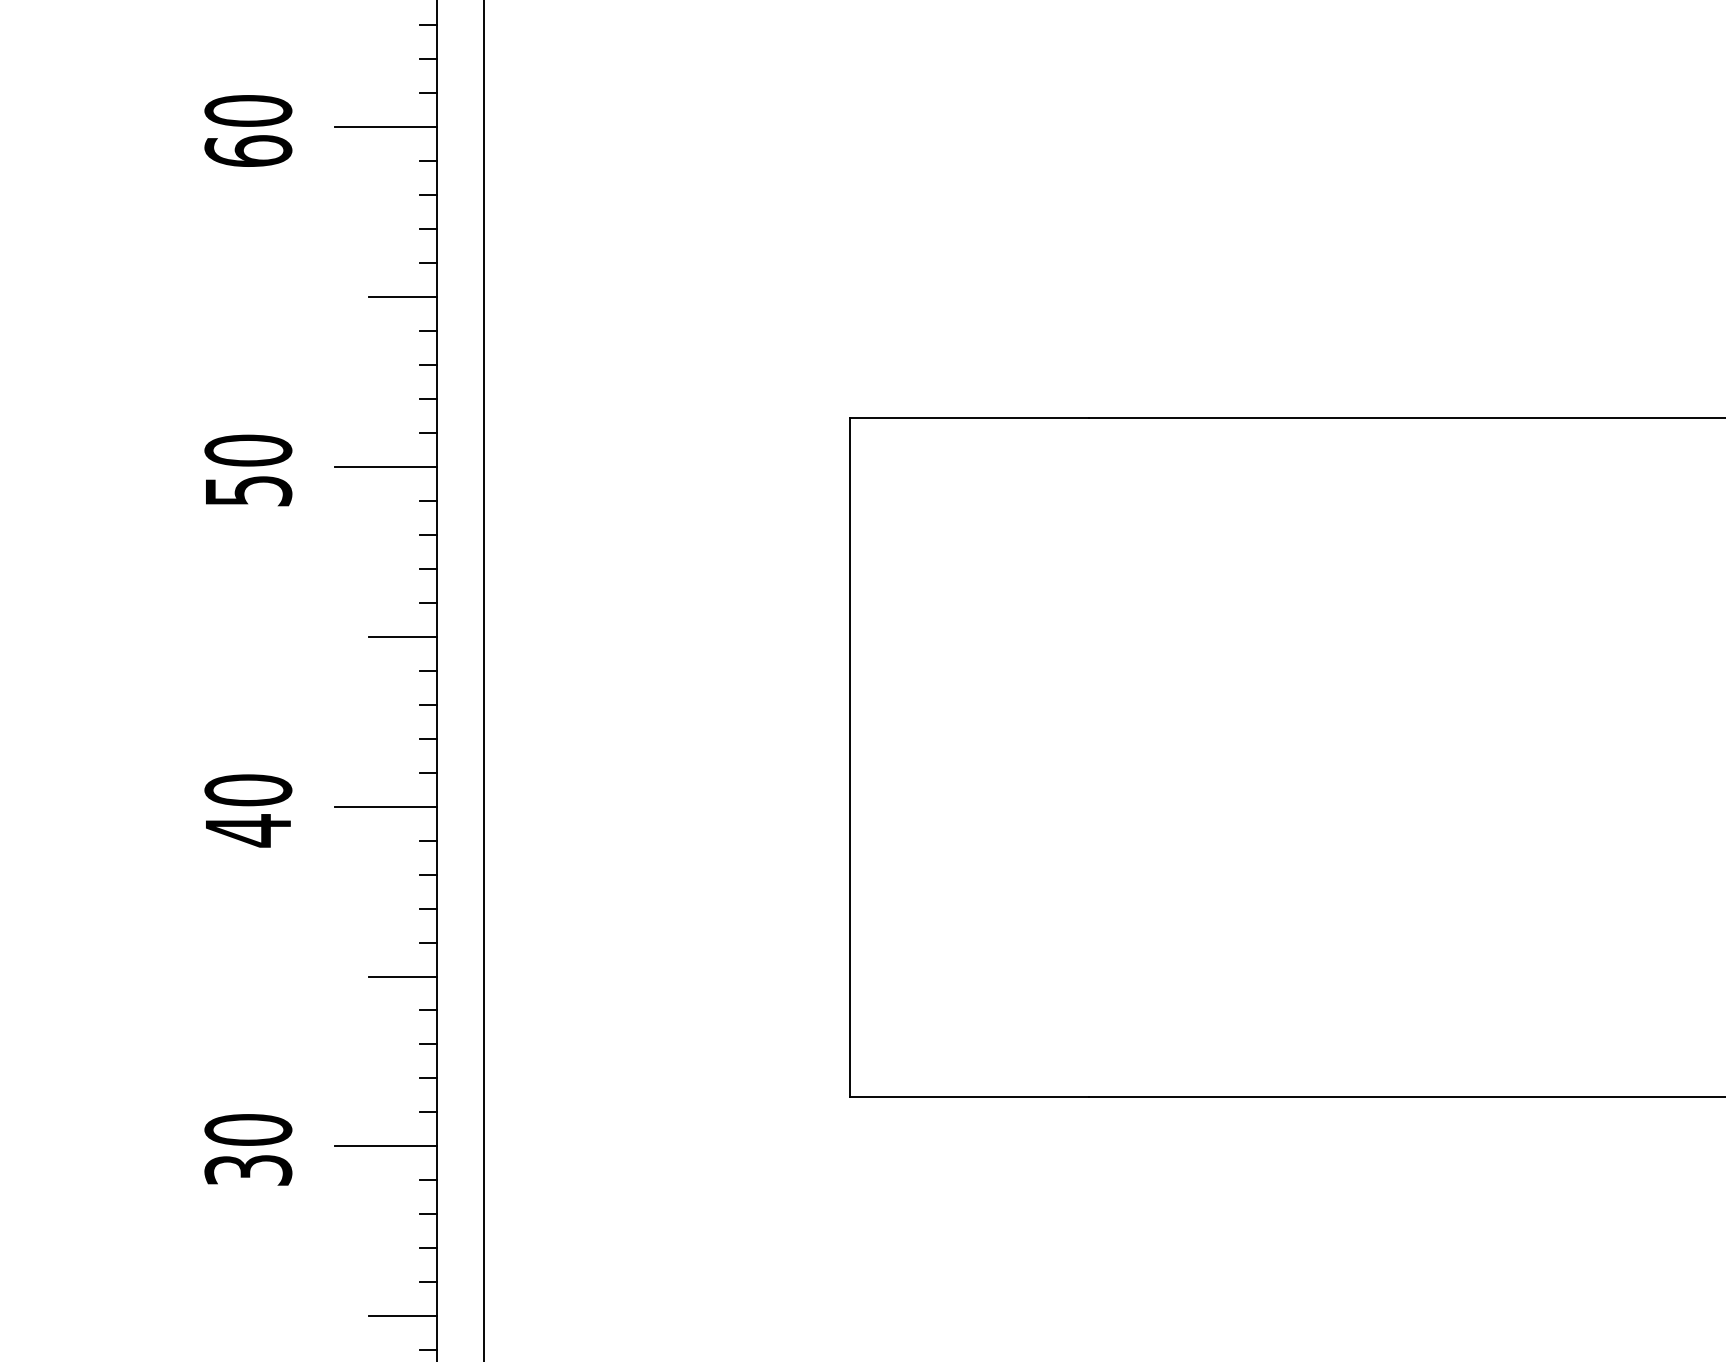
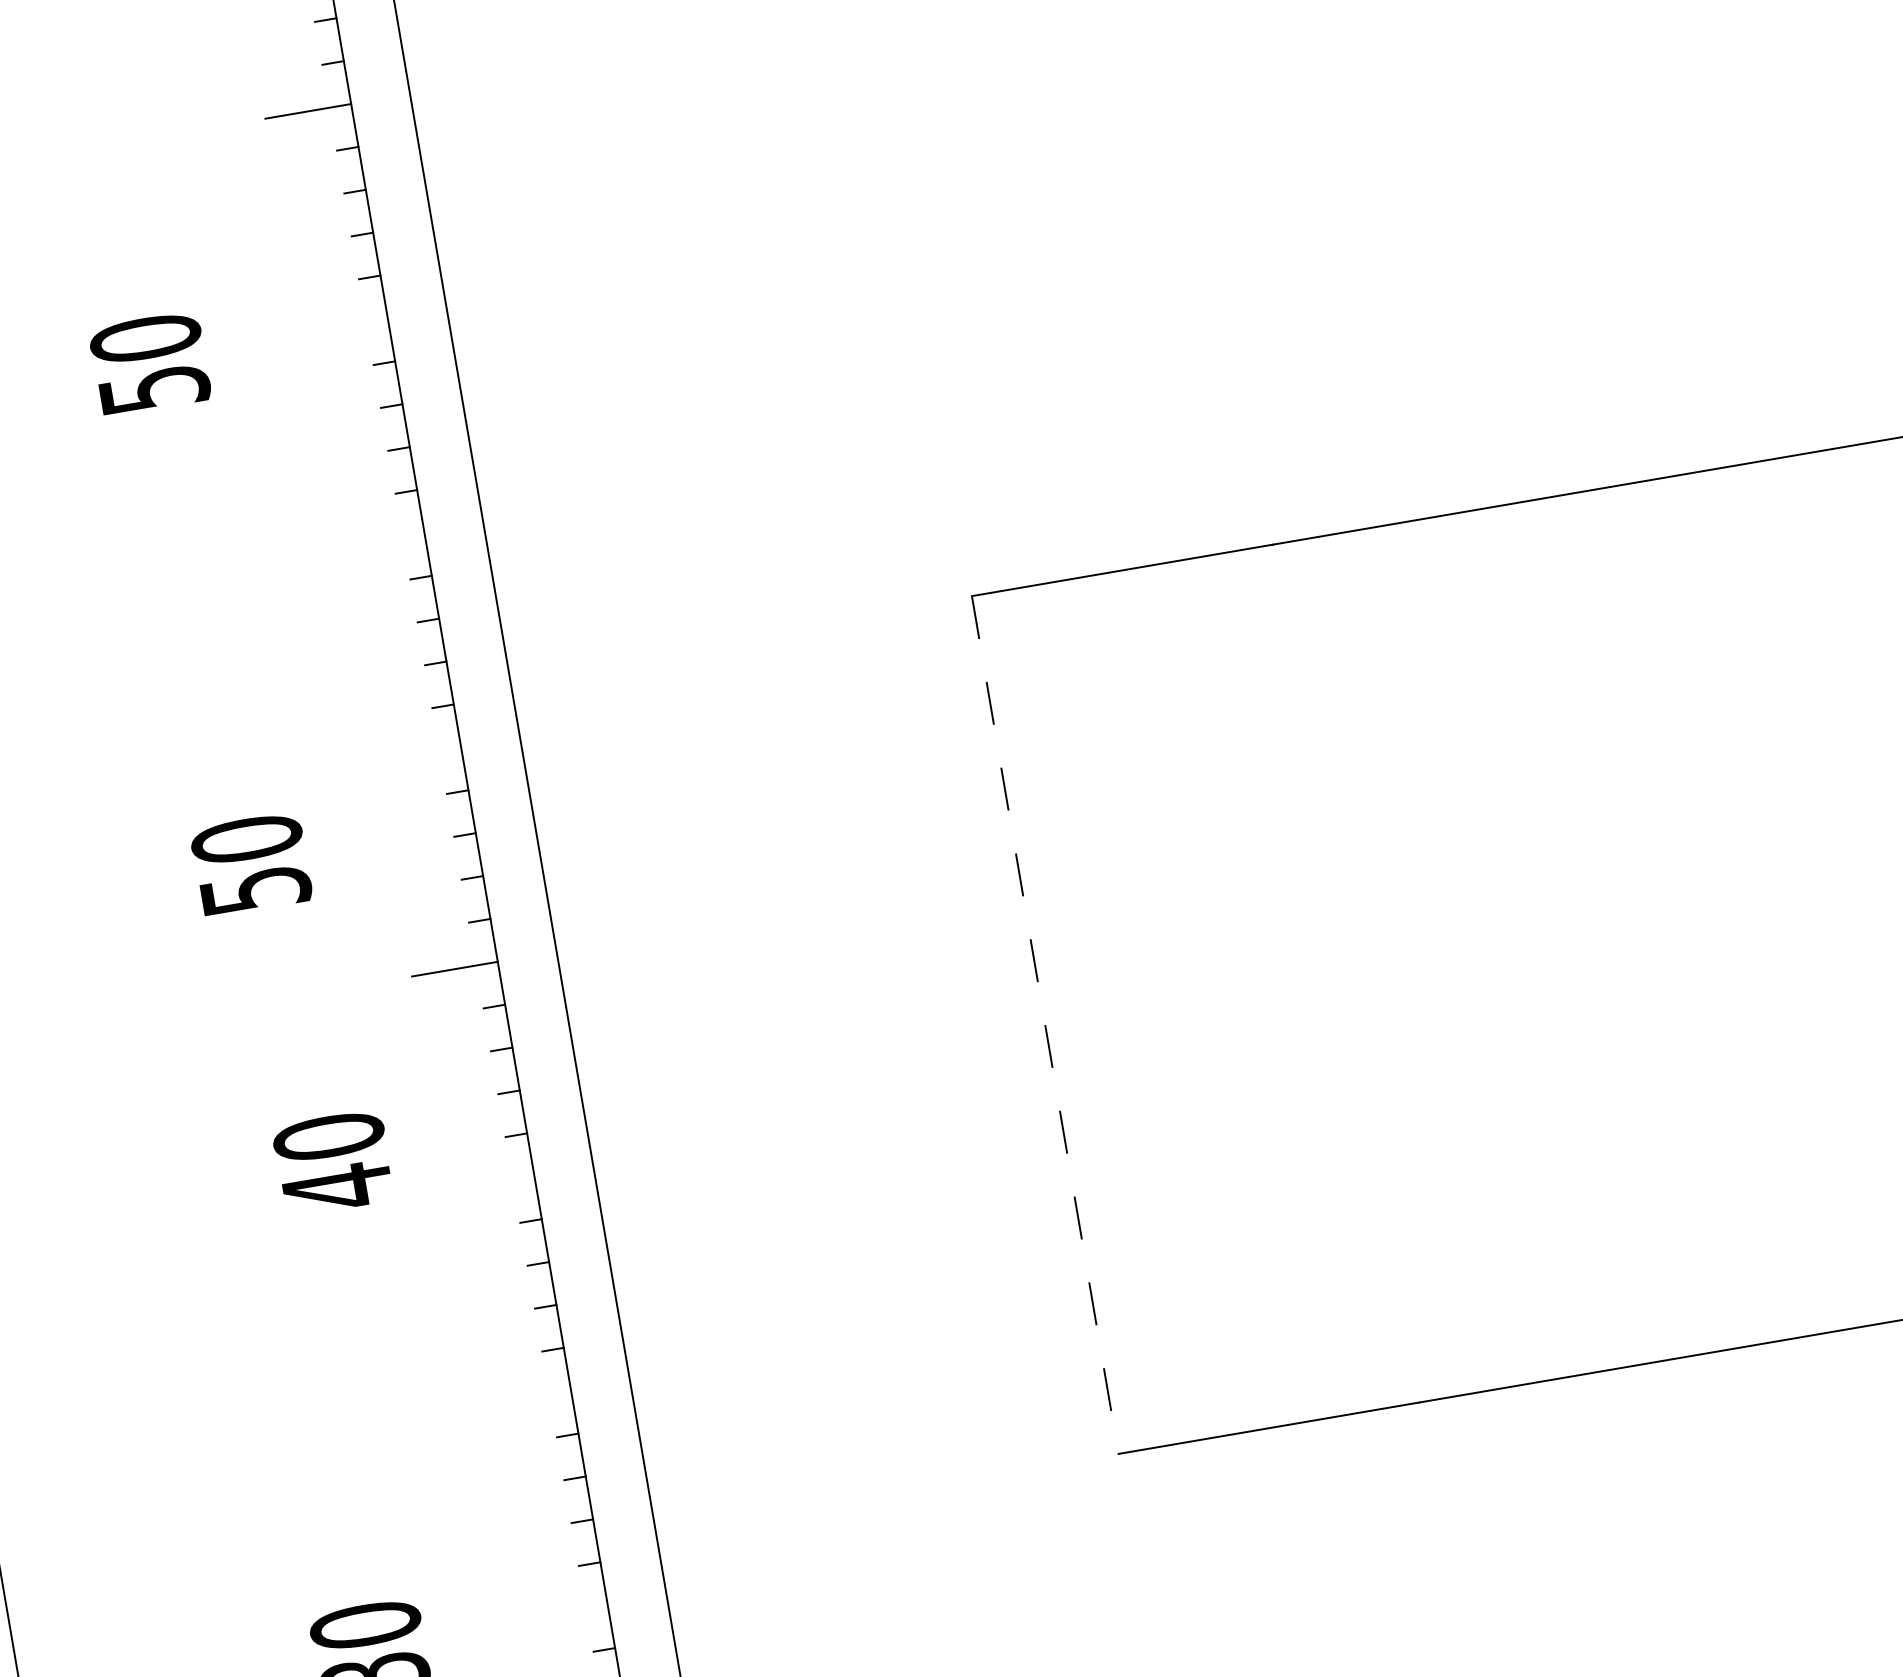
line: (386, 127) -> (323, 329), removed
text: (248, 150) -> (154, 388), 60 -> 50
line: (403, 297) -> (381, 540), removed
line: (386, 467) -> (397, 758), removed
text: (248, 470) -> (251, 864), moved
line: (850, 757) -> (1045, 1025), solid -> dashed
line: (386, 806) -> (470, 1187), removed
text: (248, 810) -> (333, 1162), moved
line: (403, 976) -> (528, 1398), removed
line: (386, 1146) -> (543, 1616), removed

